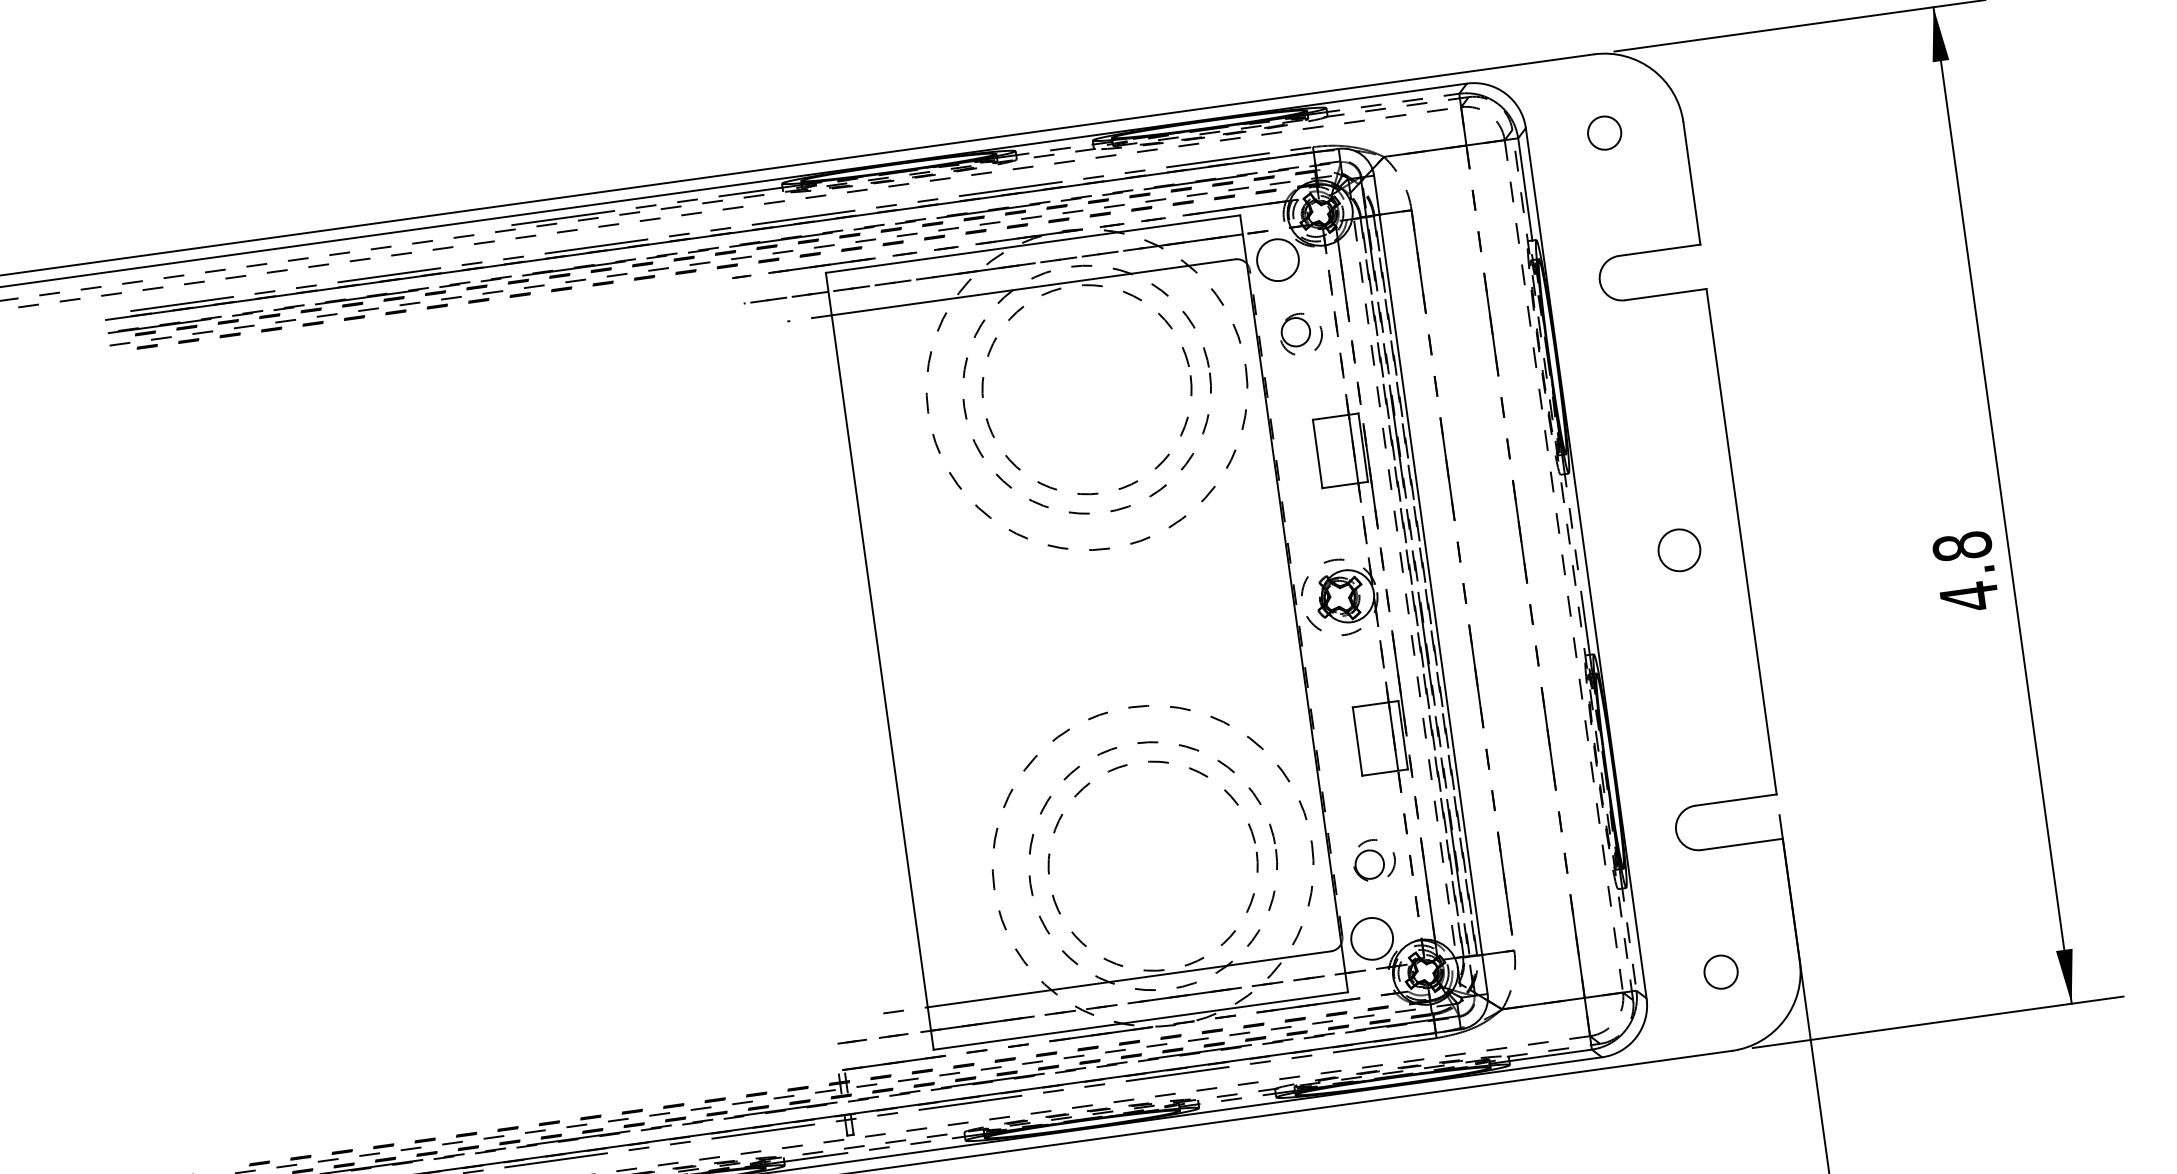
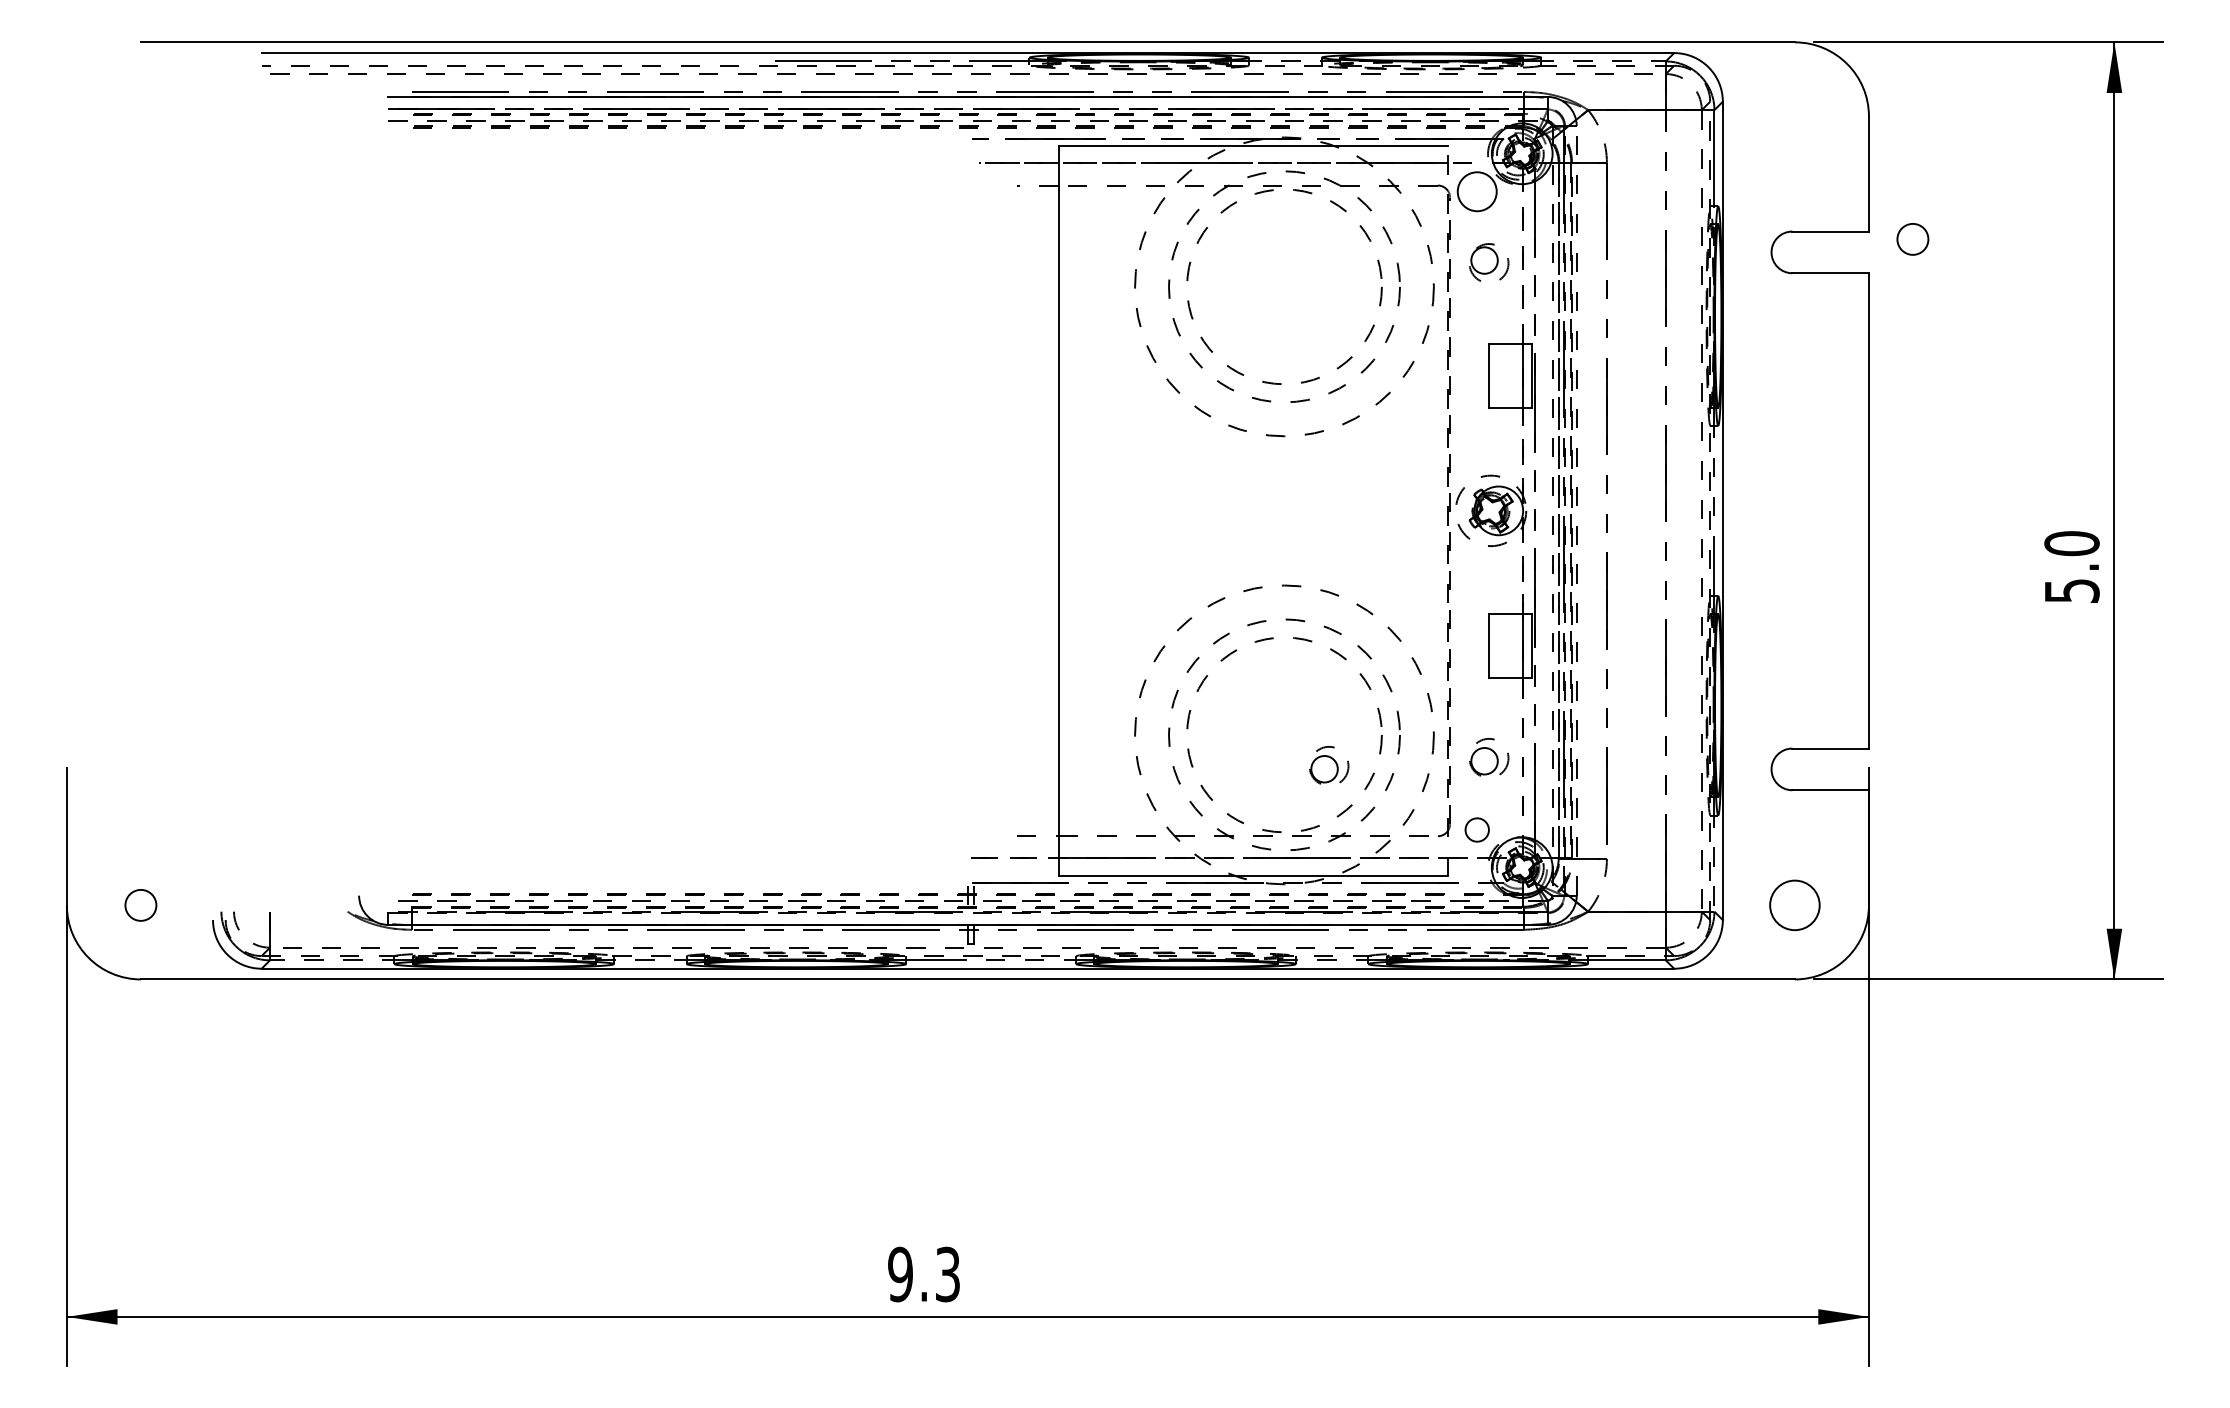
circle: (1604, 133) -> (1912, 239), moved
line: (1033, 287) -> (1248, 185), solid -> dashed
circle: (1679, 549) -> (1810, 510), removed
text: (1965, 572) -> (2071, 567), 4.8 -> 5.0
line: (1430, 584) -> (1576, 510), solid -> dashed
line: (1294, 603) -> (1448, 510), solid -> dashed
part: (1205, 892) -> (1329, 765), added
circle: (1371, 938) -> (1476, 829), size x0.6
circle: (1720, 971) -> (1794, 904), size x1.6
line: (1129, 979) -> (1248, 836), solid -> dashed

